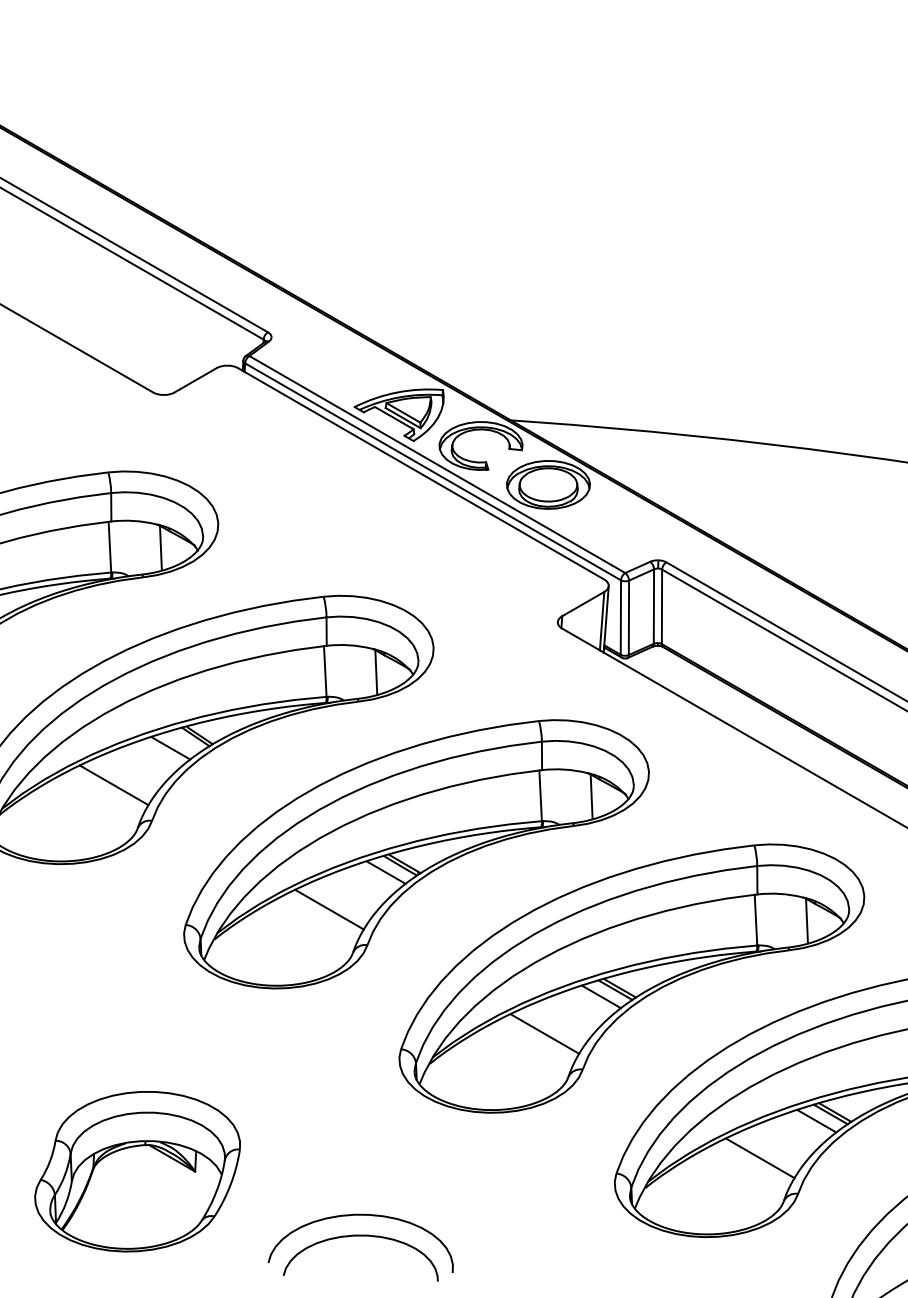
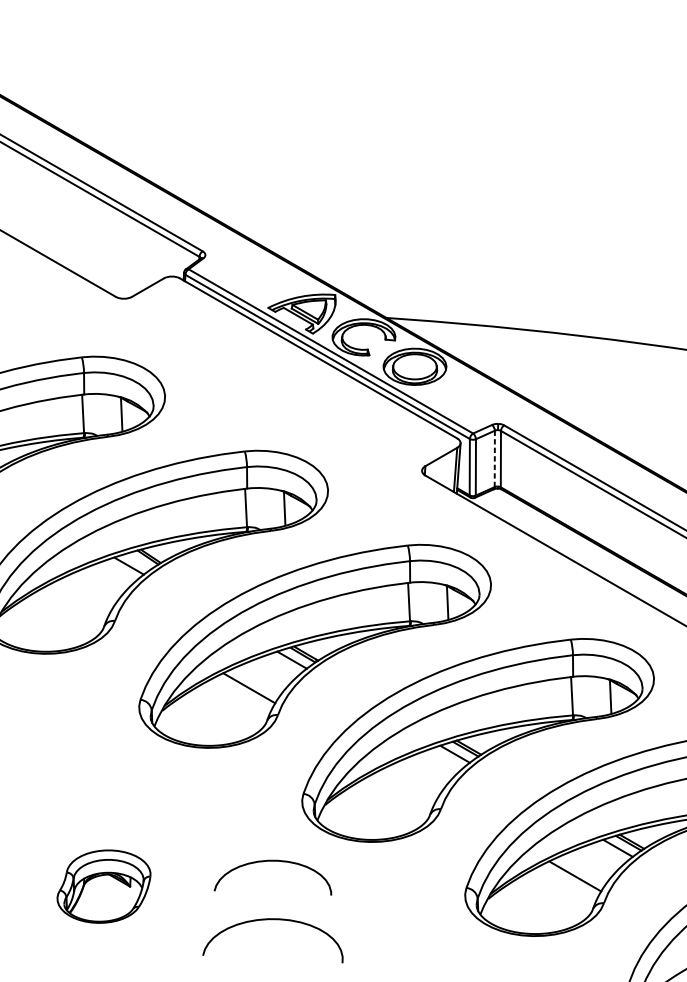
line: (653, 606) -> (494, 458), solid -> dashed
line: (113, 785) -> (85, 594), removed
line: (544, 1033) -> (411, 781), removed
part: (137, 1171) -> (103, 886), size x0.6
curve: (360, 1236) -> (272, 861), moved

